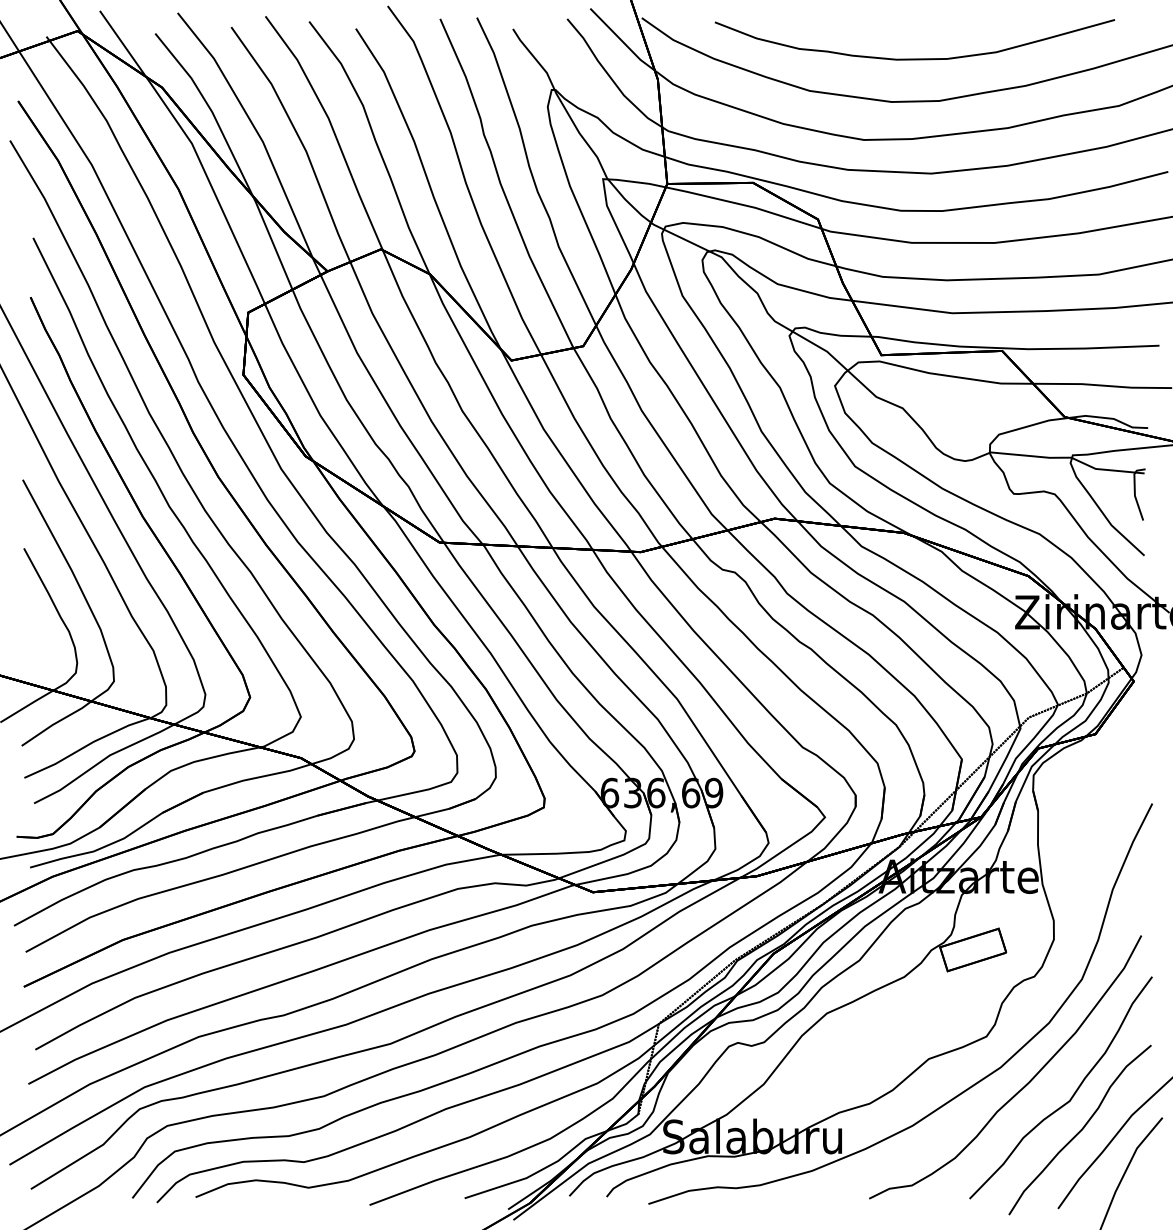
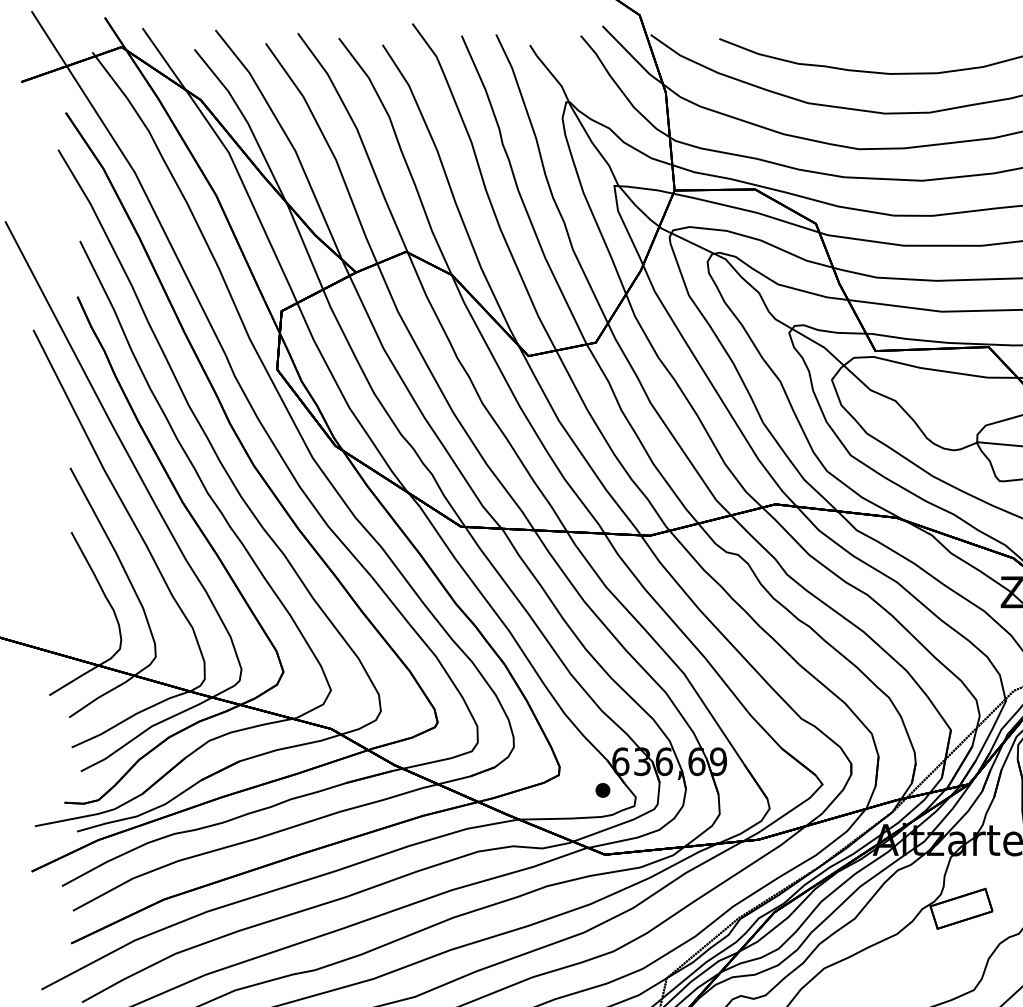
part: (590, 823) -> (602, 790), added

